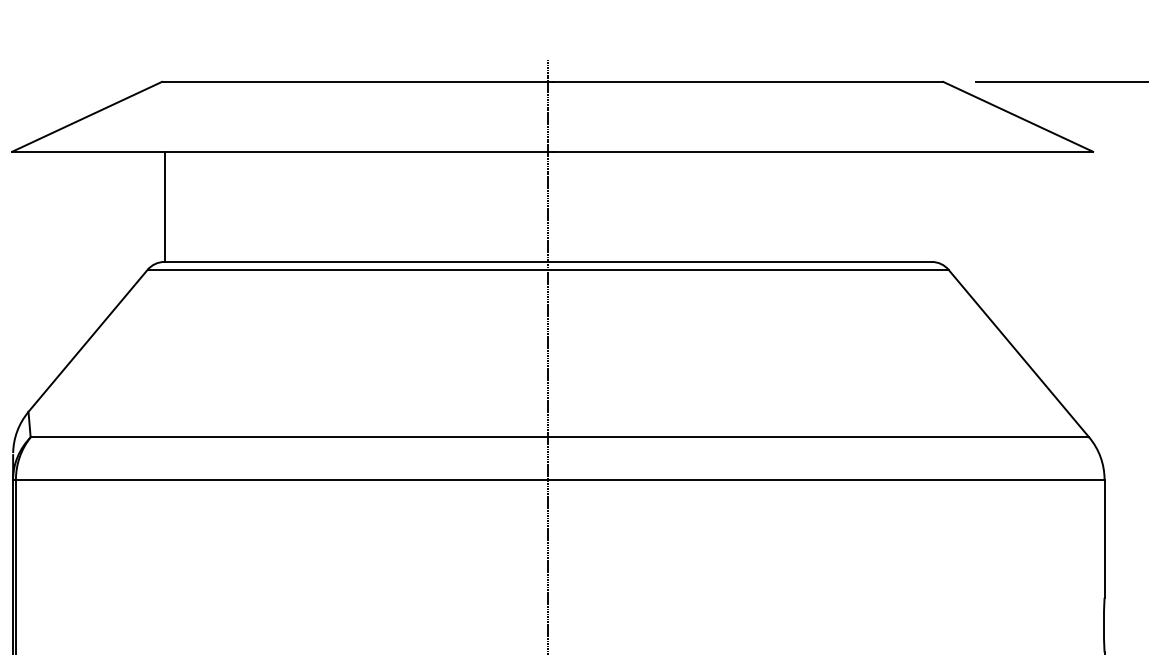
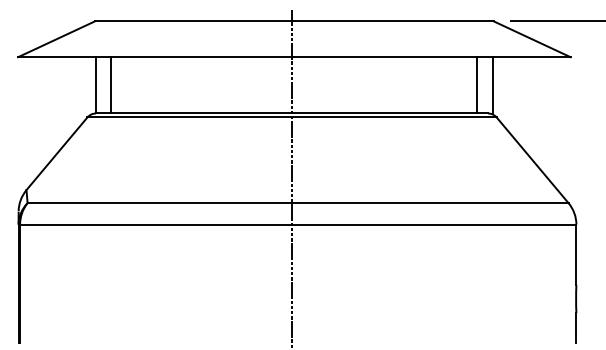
line: (194, 207) -> (111, 85), added
line: (911, 207) -> (477, 85), added
line: (940, 207) -> (492, 85), added

